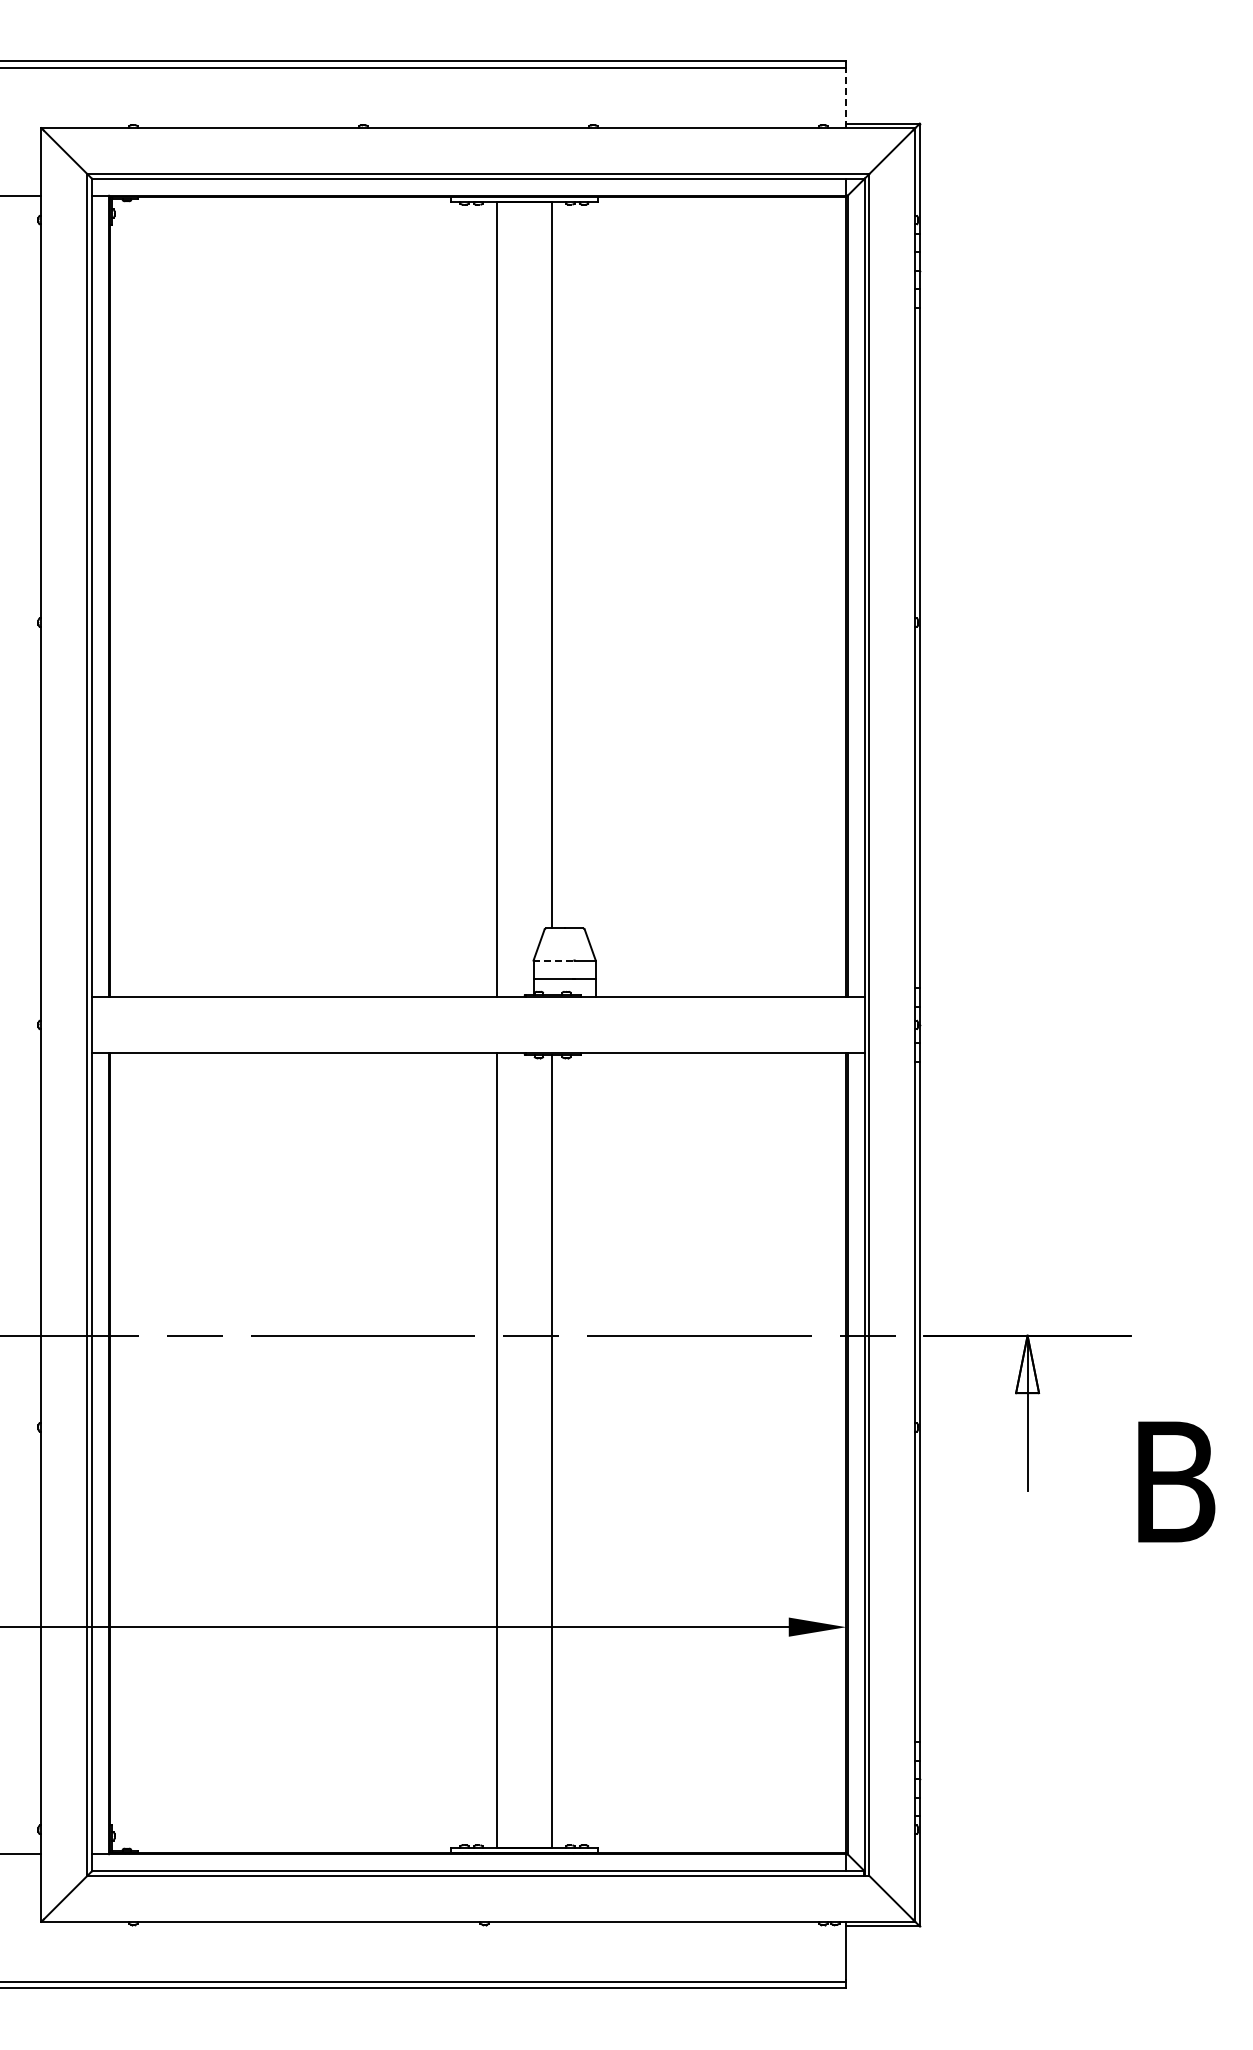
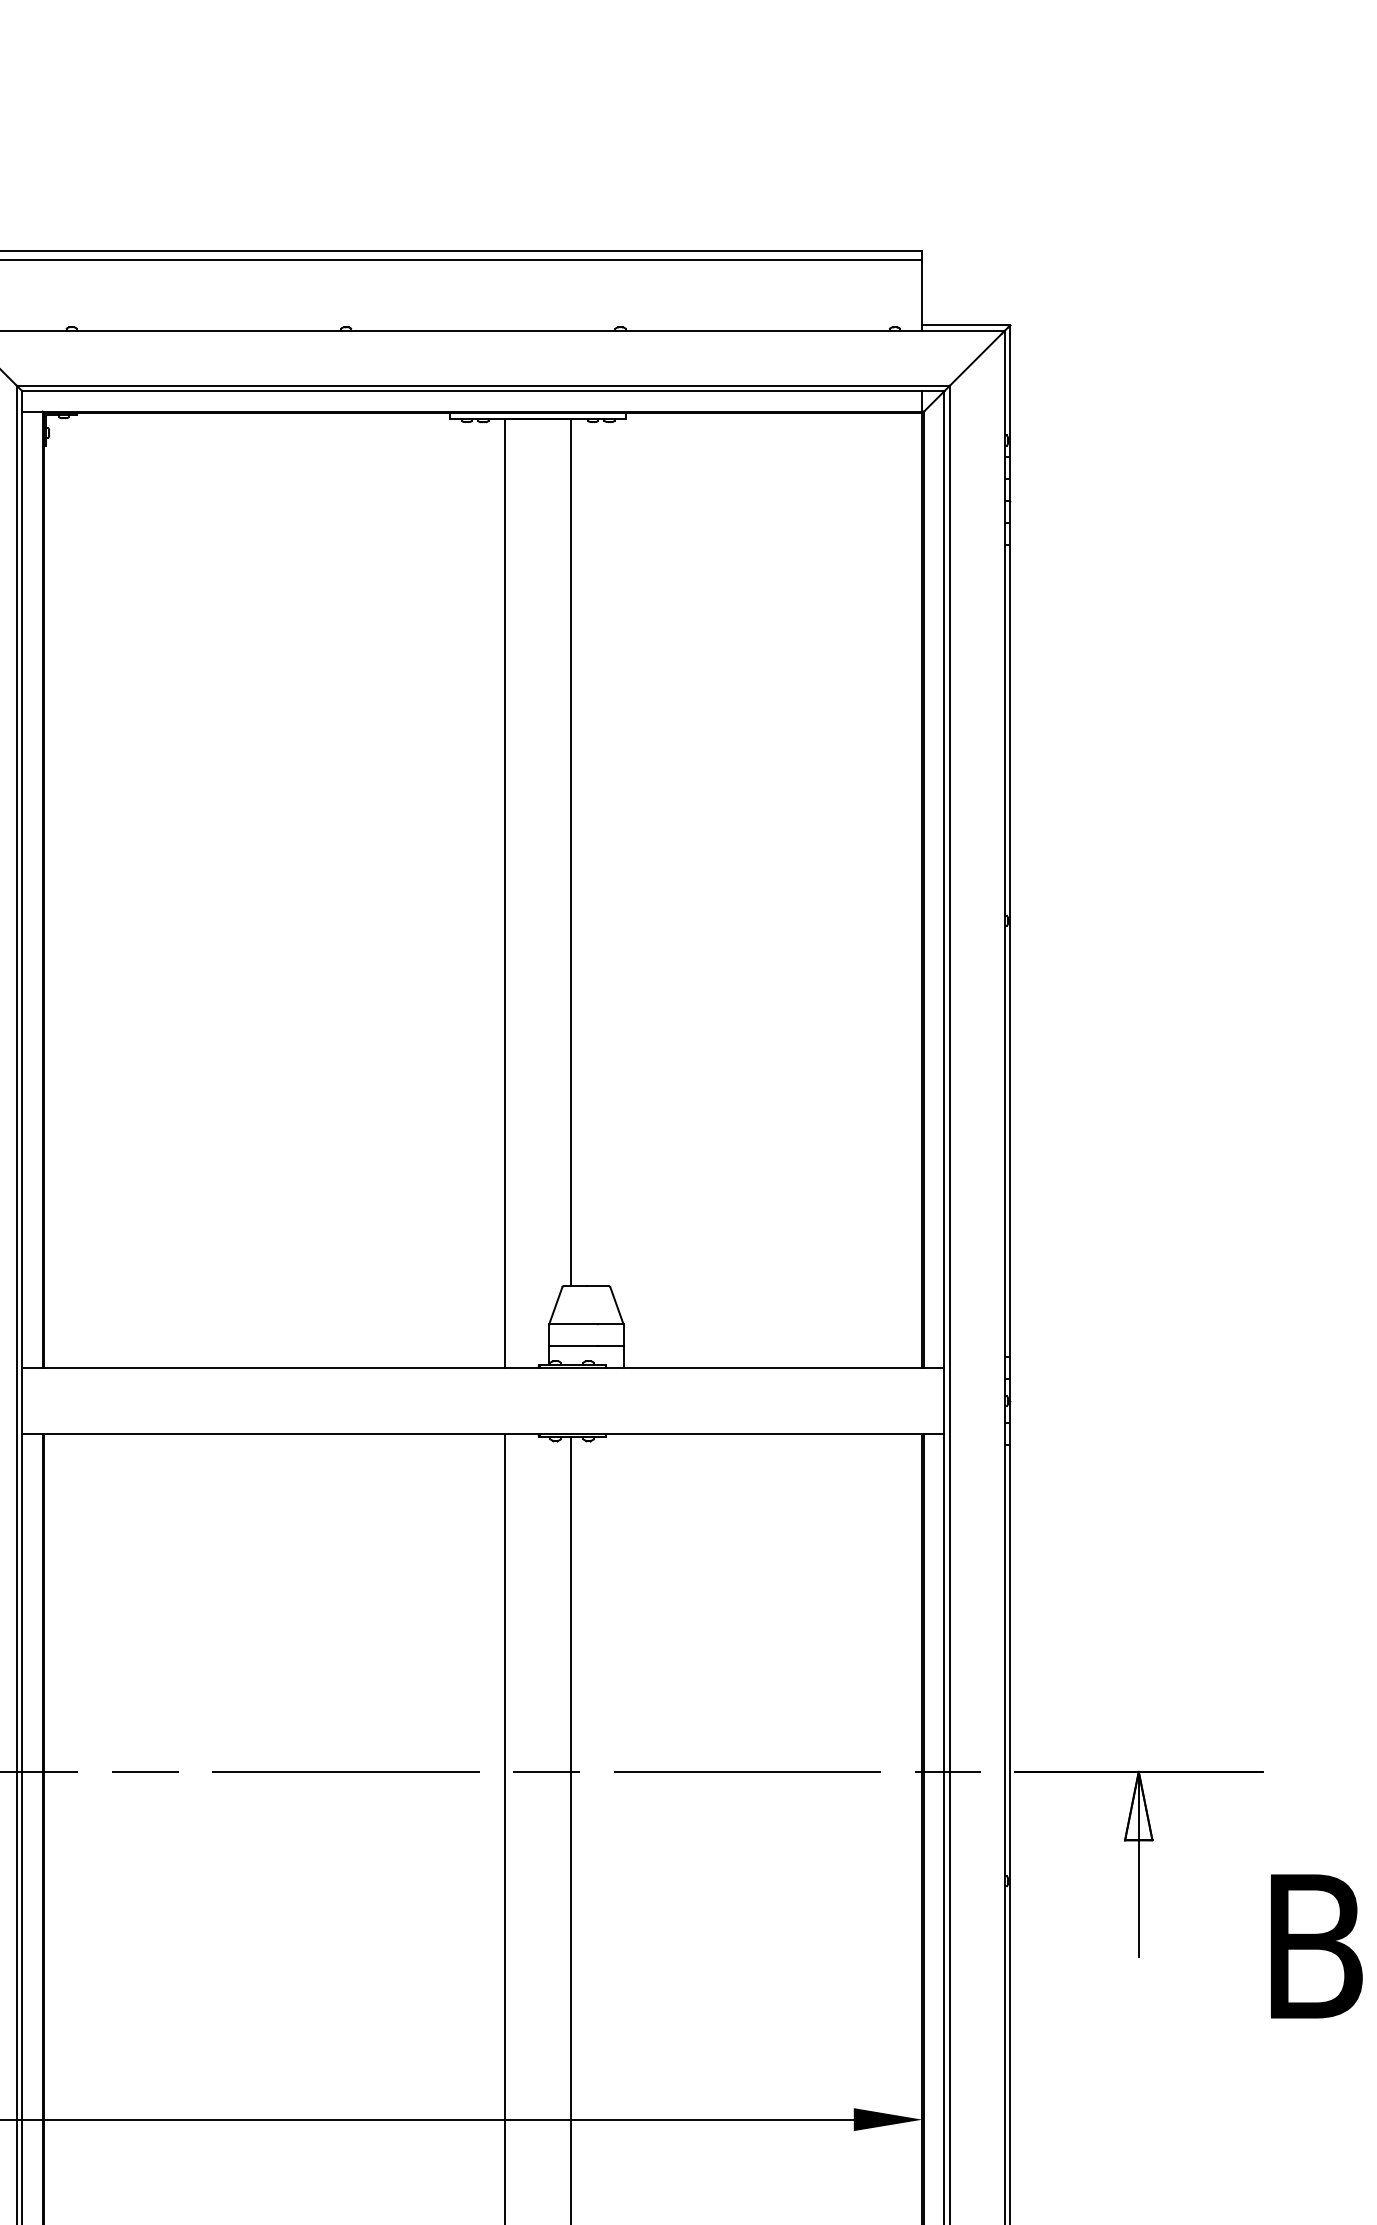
line: (846, 99) -> (922, 296), dashed -> solid
line: (553, 960) -> (573, 1324), dashed -> solid

